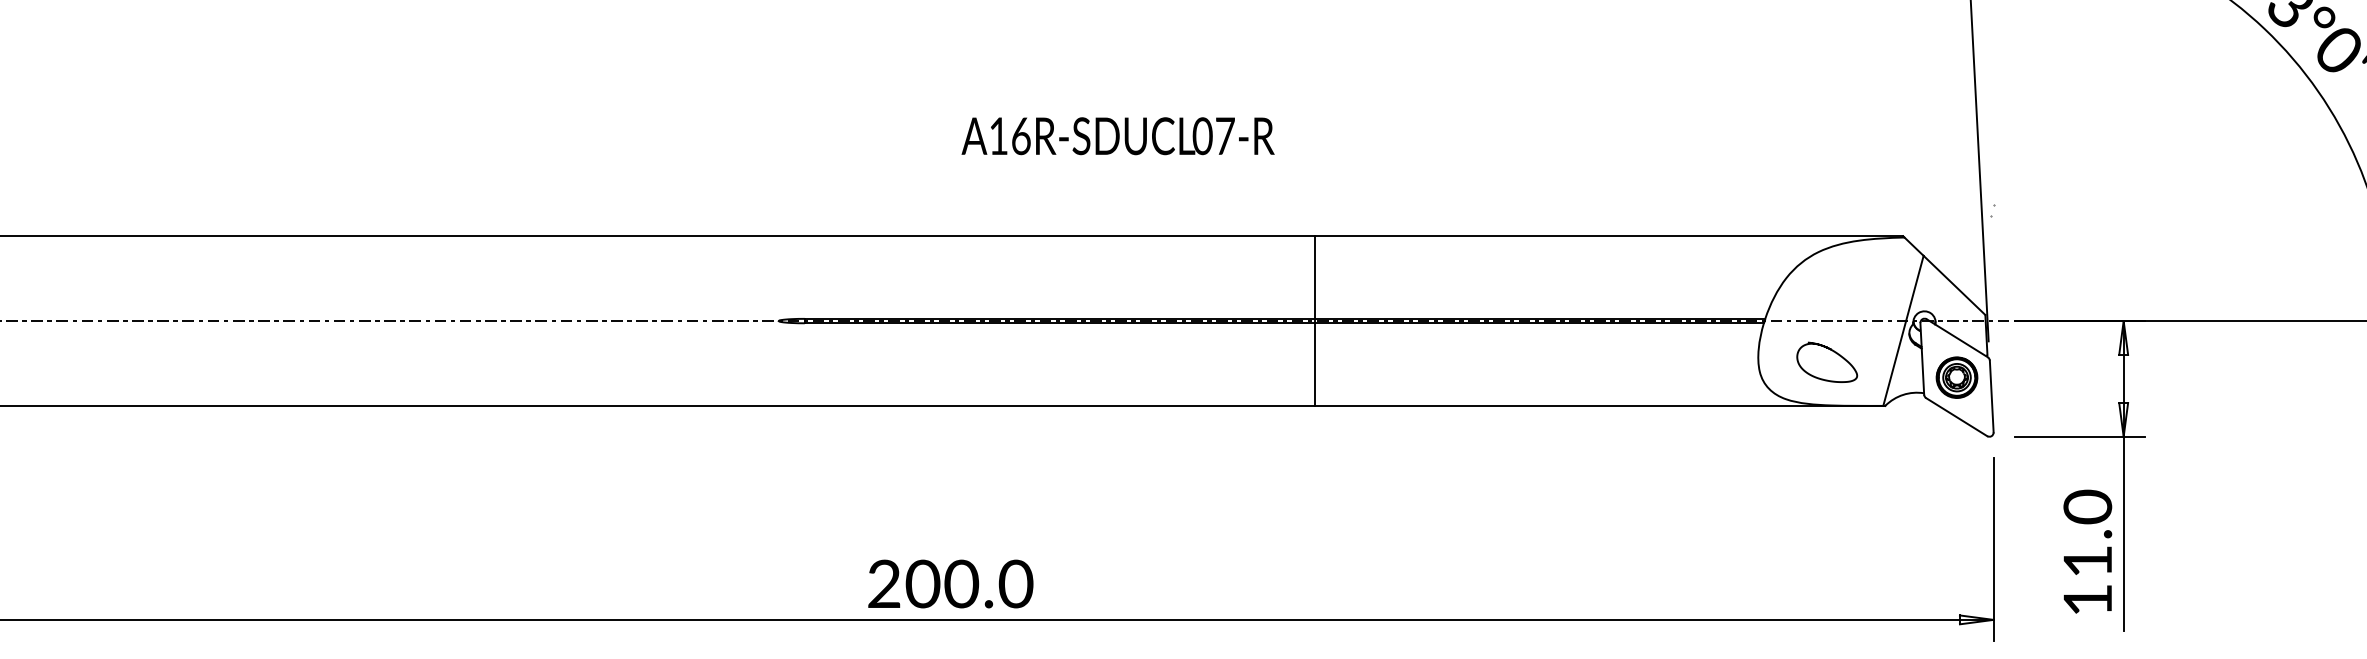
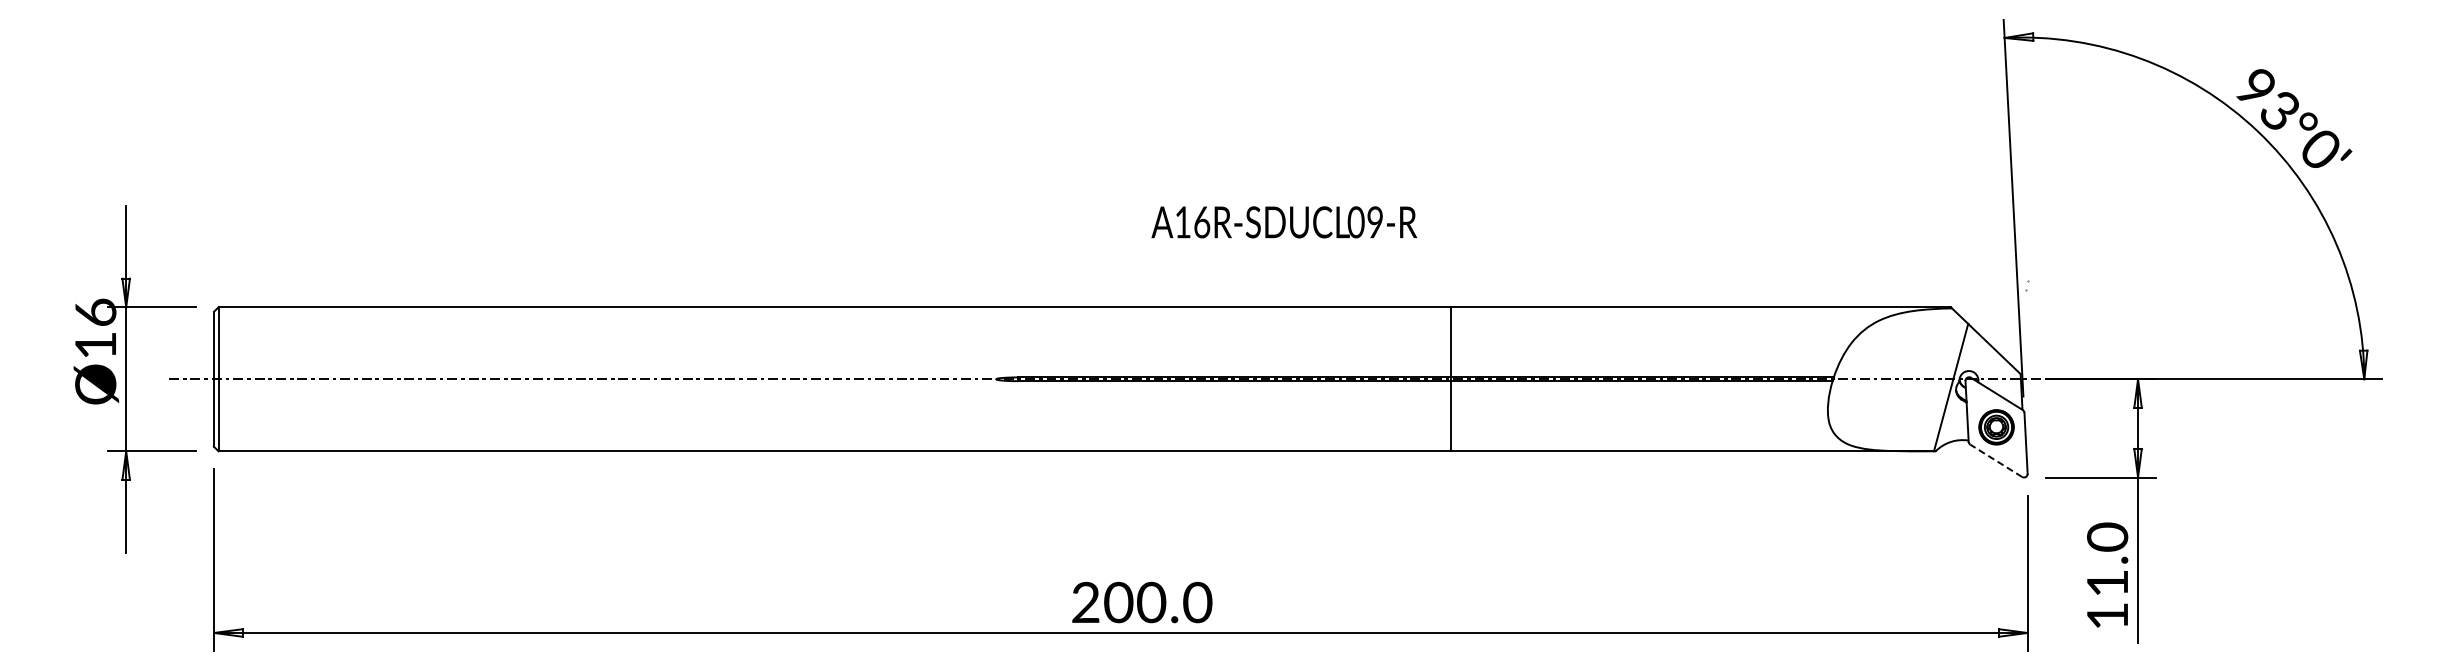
text: (1225, 136) -> (1375, 222), 07-R -> 09-R
curve: (1832, 351) -> (1890, 405), removed
line: (1956, 416) -> (1996, 460), solid -> dashed

